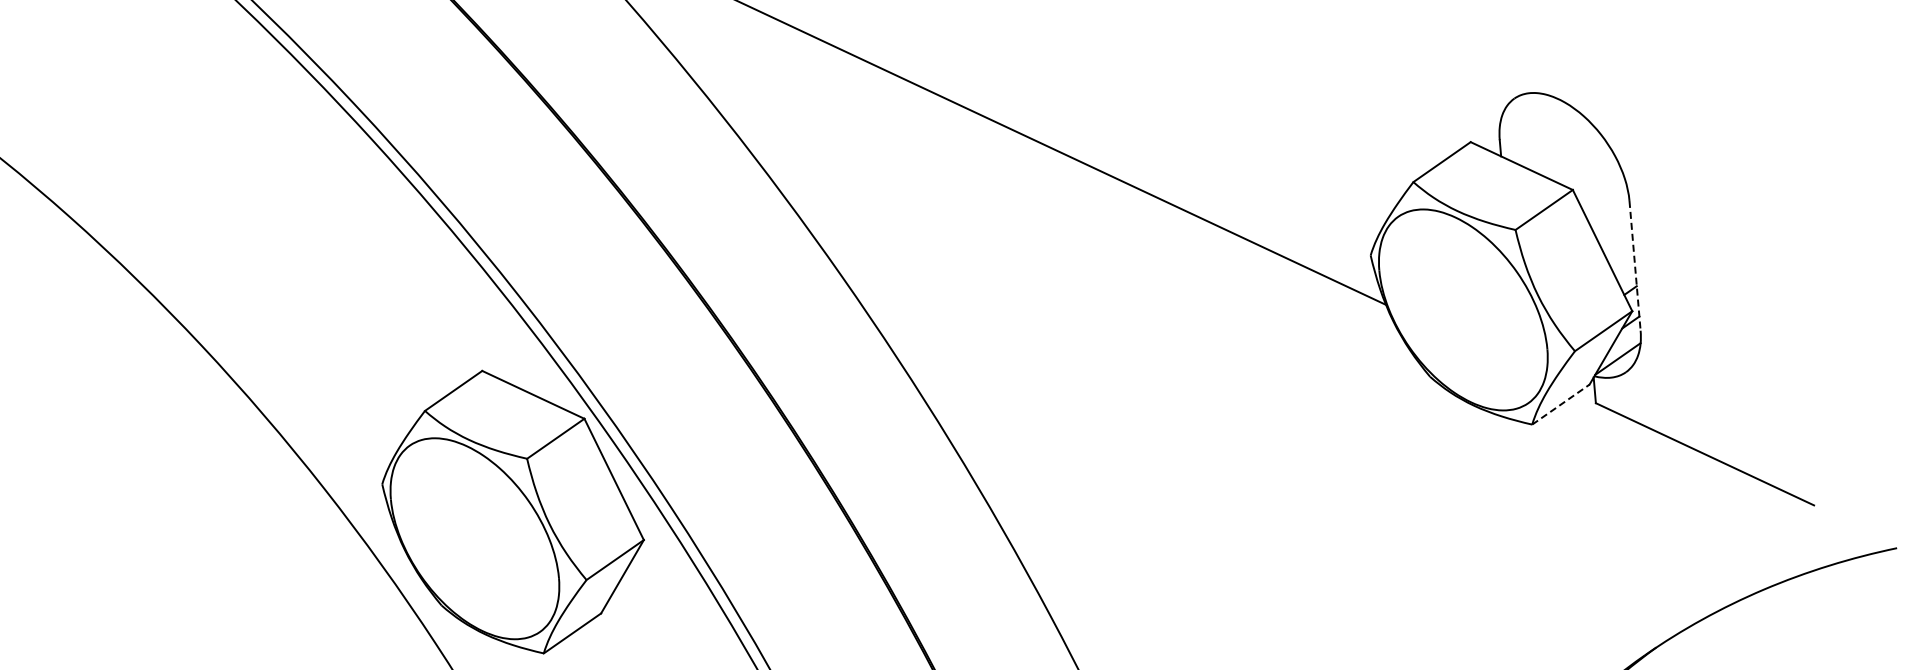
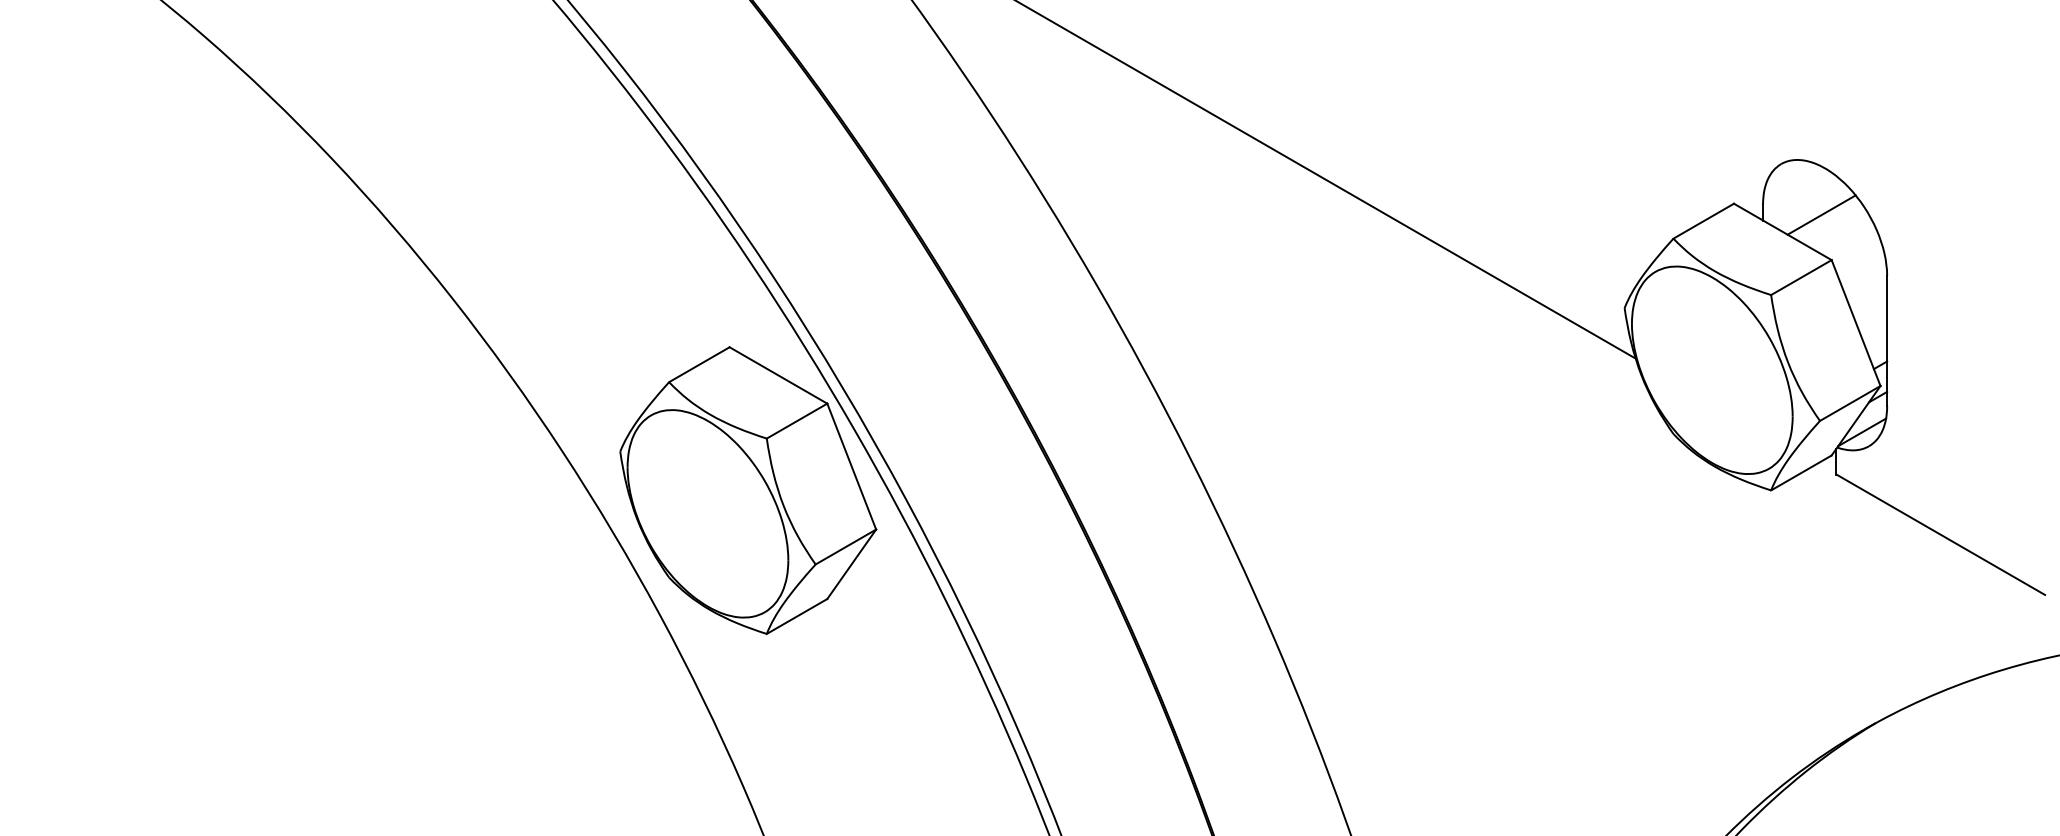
line: (1558, 145) -> (1821, 214), added
line: (1635, 266) -> (1887, 341), dashed -> solid
line: (1560, 404) -> (1801, 472), dashed -> solid

